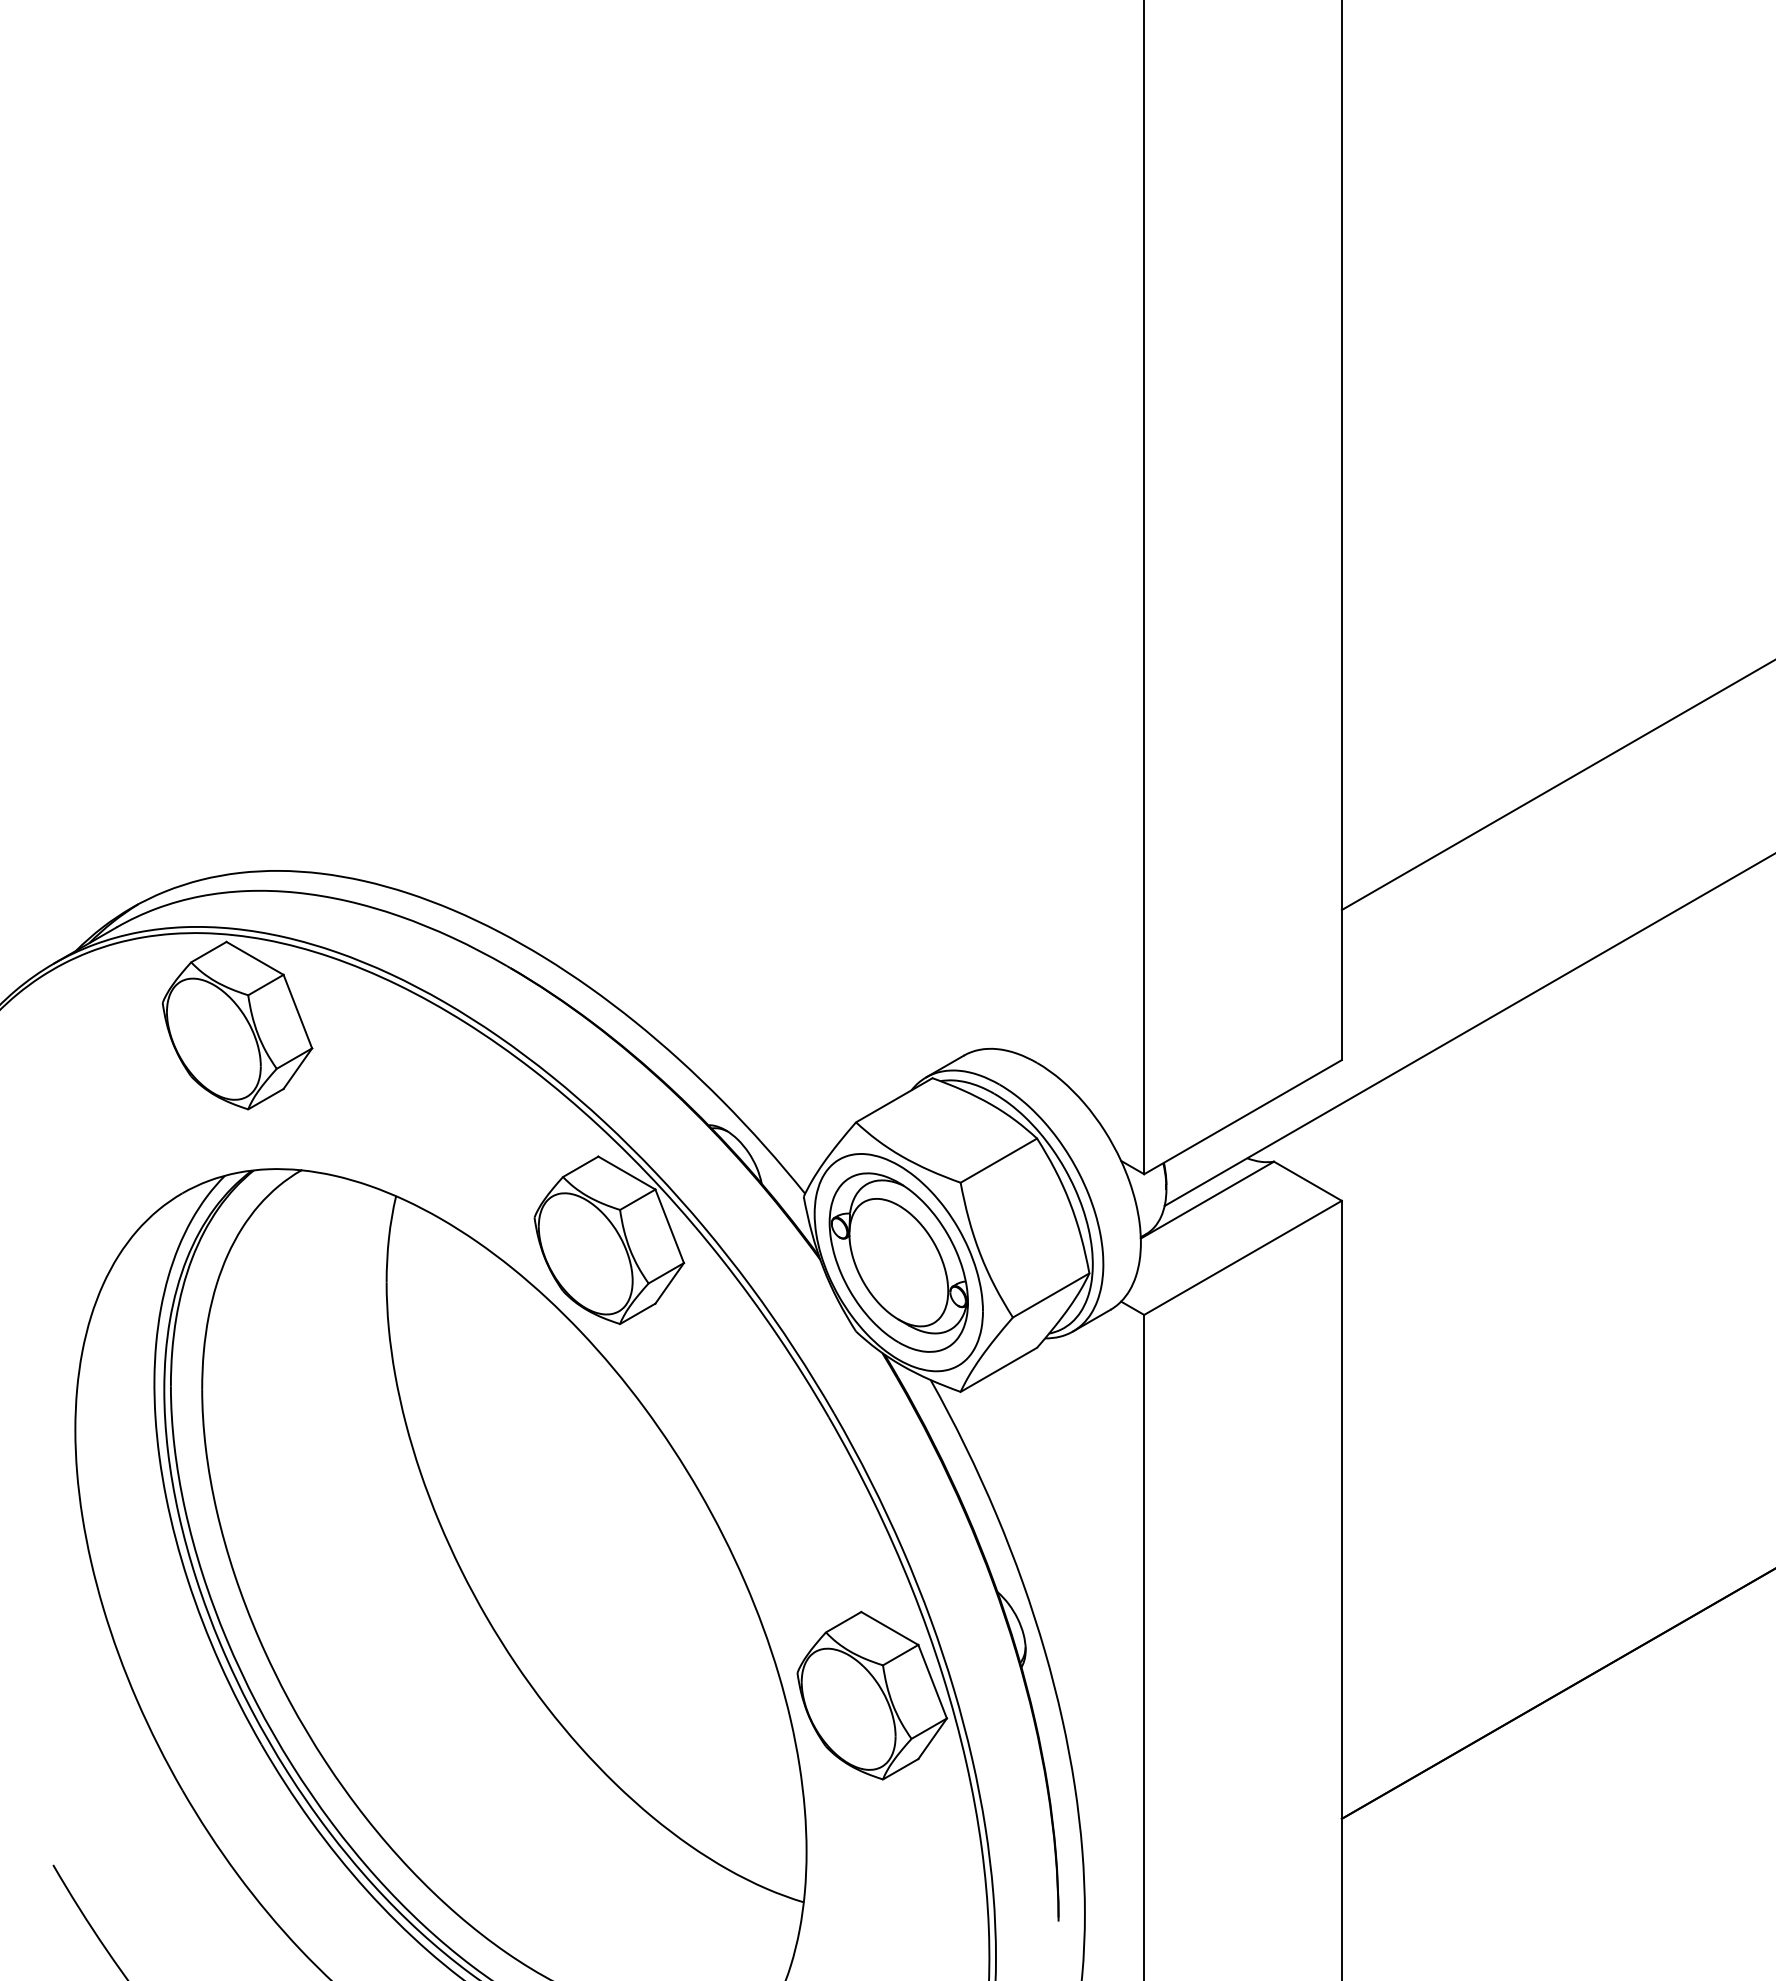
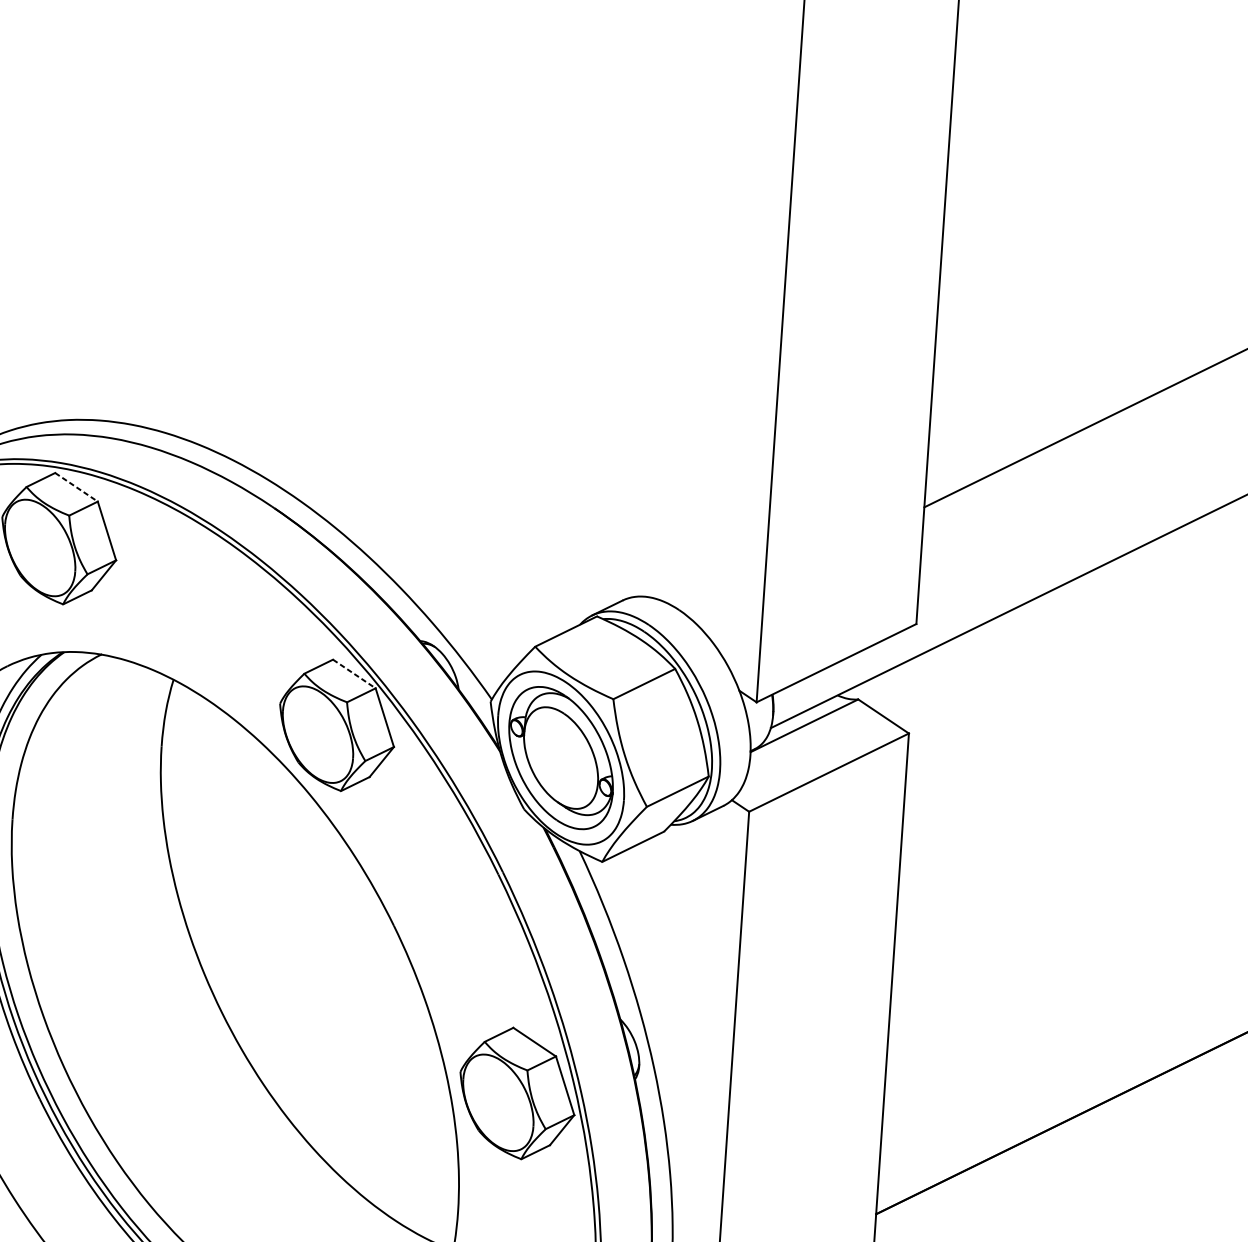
line: (255, 958) -> (76, 487), solid -> dashed
line: (626, 1173) -> (353, 674), solid -> dashed

